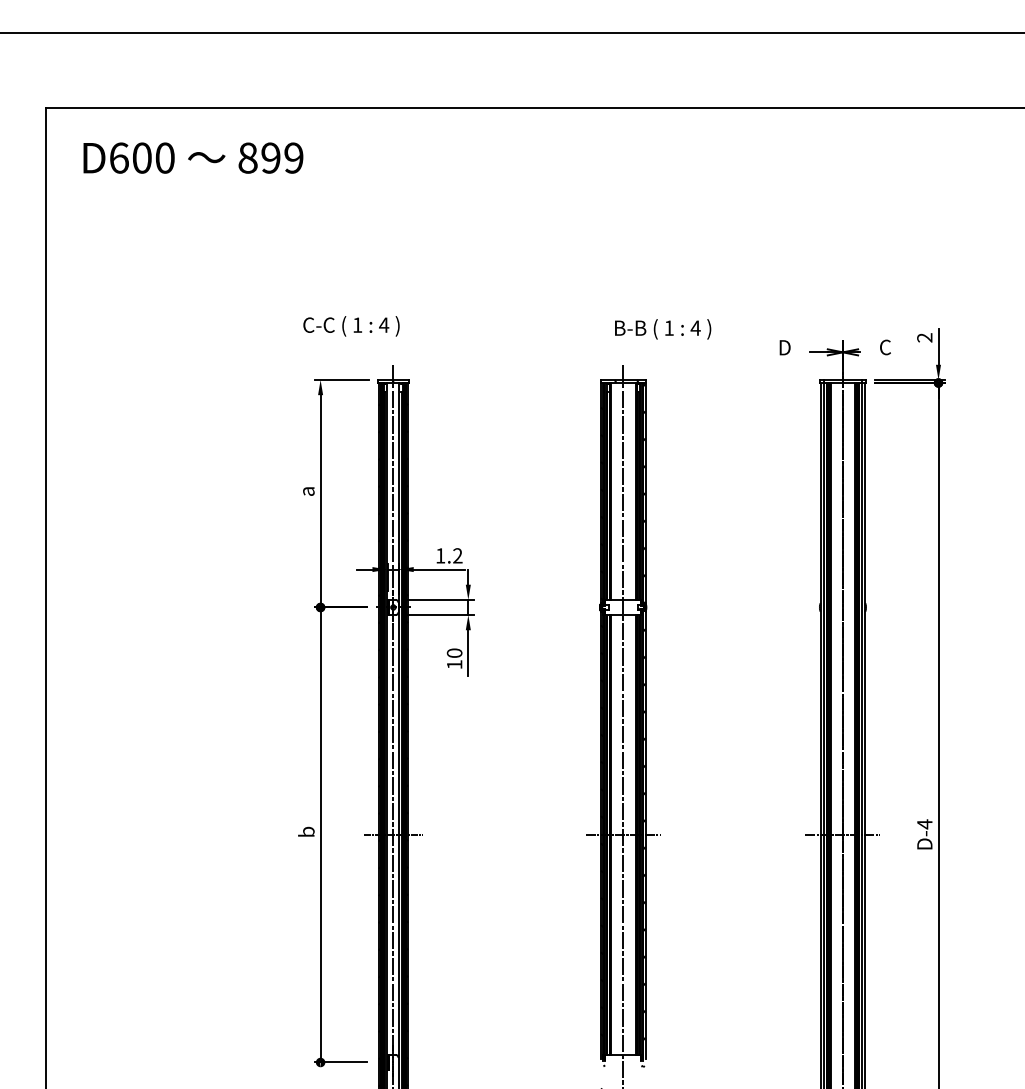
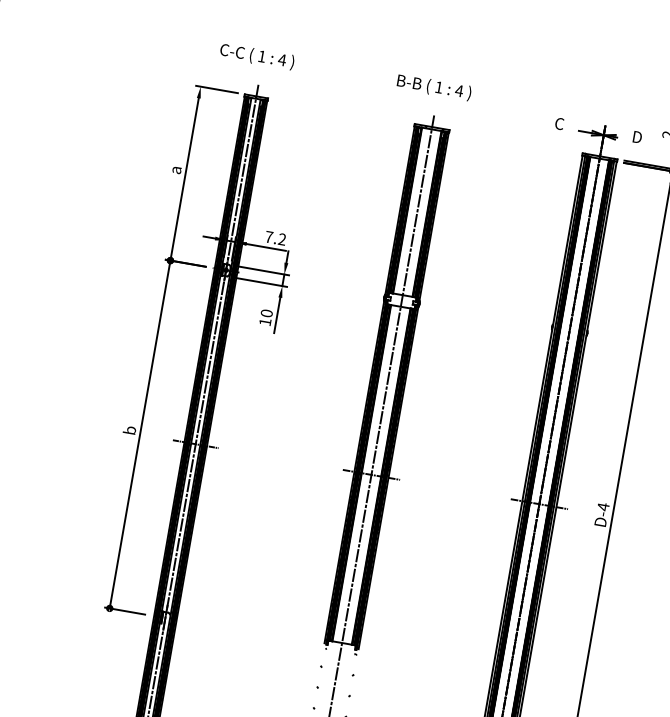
text: (351, 326) -> (257, 56), moved
text: (663, 329) -> (434, 87), moved
text: (784, 347) -> (559, 123), D -> C
text: (885, 347) -> (636, 137), C -> D
text: (440, 555) -> (269, 236), 1.2 -> 7.2

